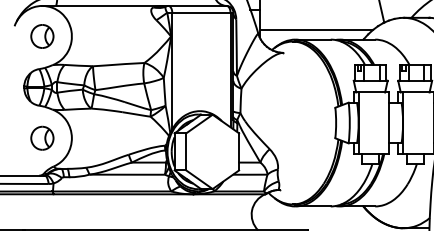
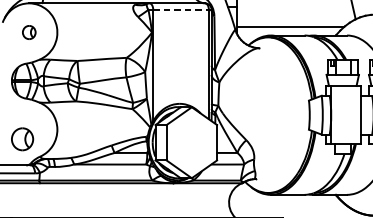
line: (202, 12) -> (182, 9), solid -> dashed
part: (42, 36) -> (29, 32), size x0.6
part: (42, 137) -> (22, 138), moved

